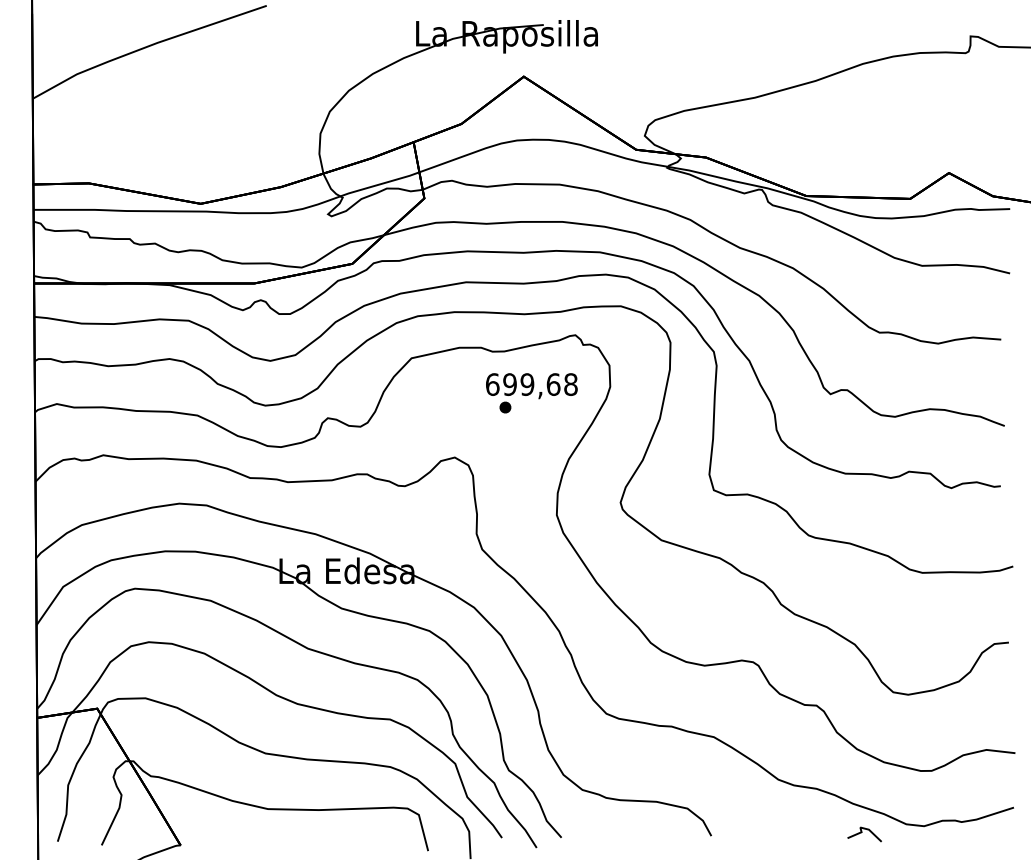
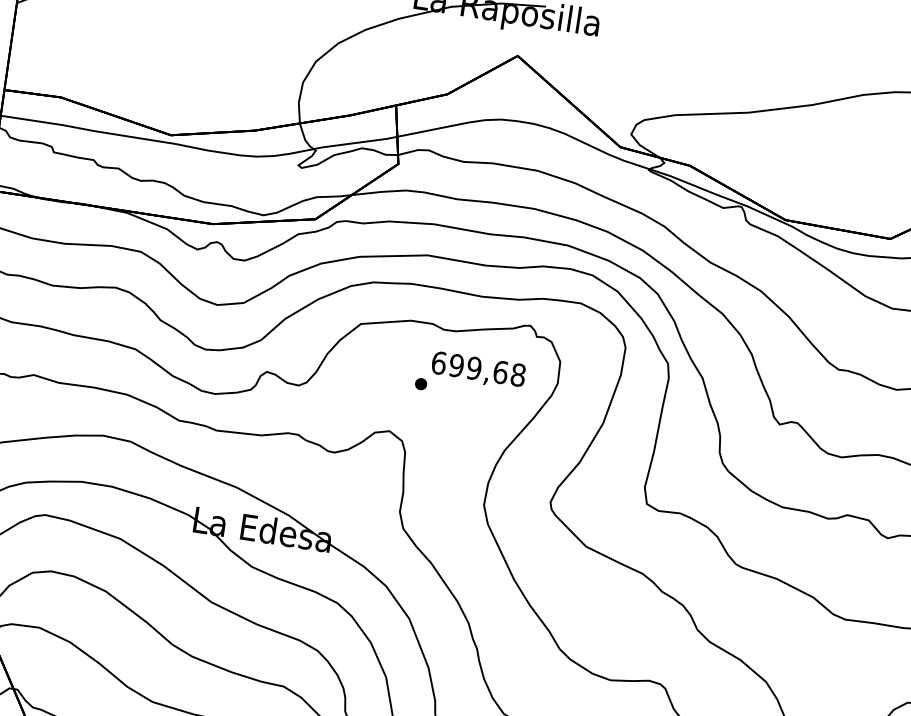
part: (505, 407) -> (421, 384), moved

